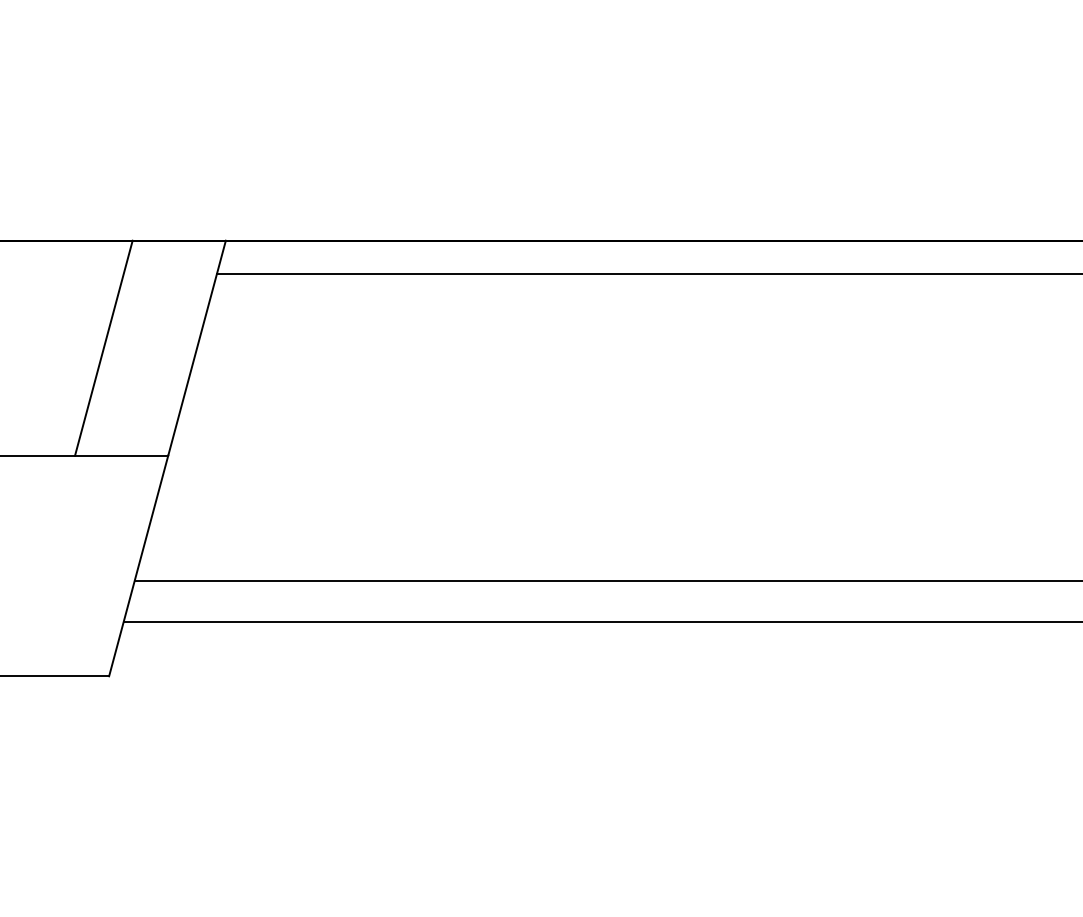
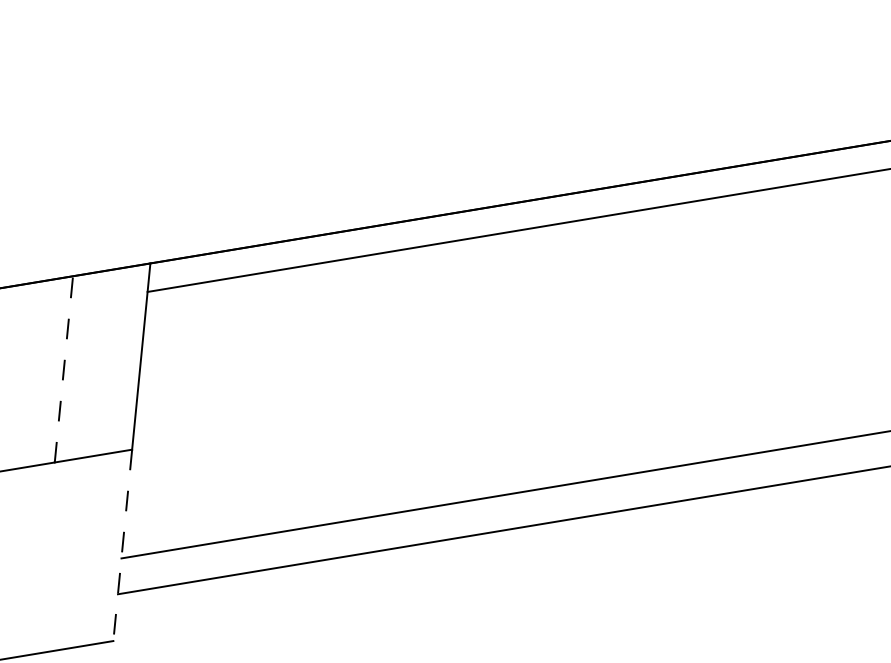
line: (104, 347) -> (64, 368), solid -> dashed
line: (138, 566) -> (122, 545), solid -> dashed

